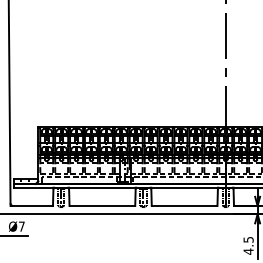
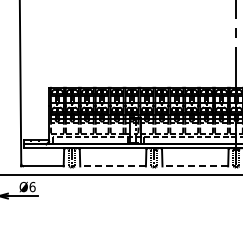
line: (102, 205) -> (113, 165), solid -> dashed
line: (184, 205) -> (195, 165), solid -> dashed
text: (21, 226) -> (32, 186), Ø7 -> Ø6

